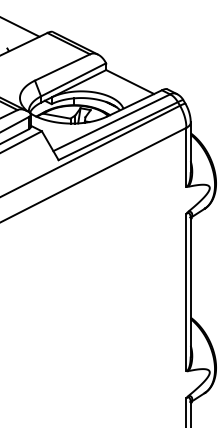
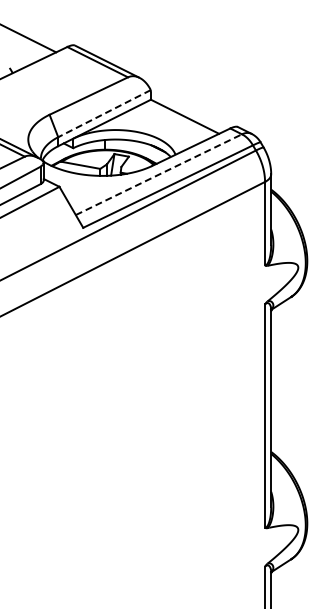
line: (73, 79) -> (104, 113), solid -> dashed
line: (112, 122) -> (159, 174), solid -> dashed

